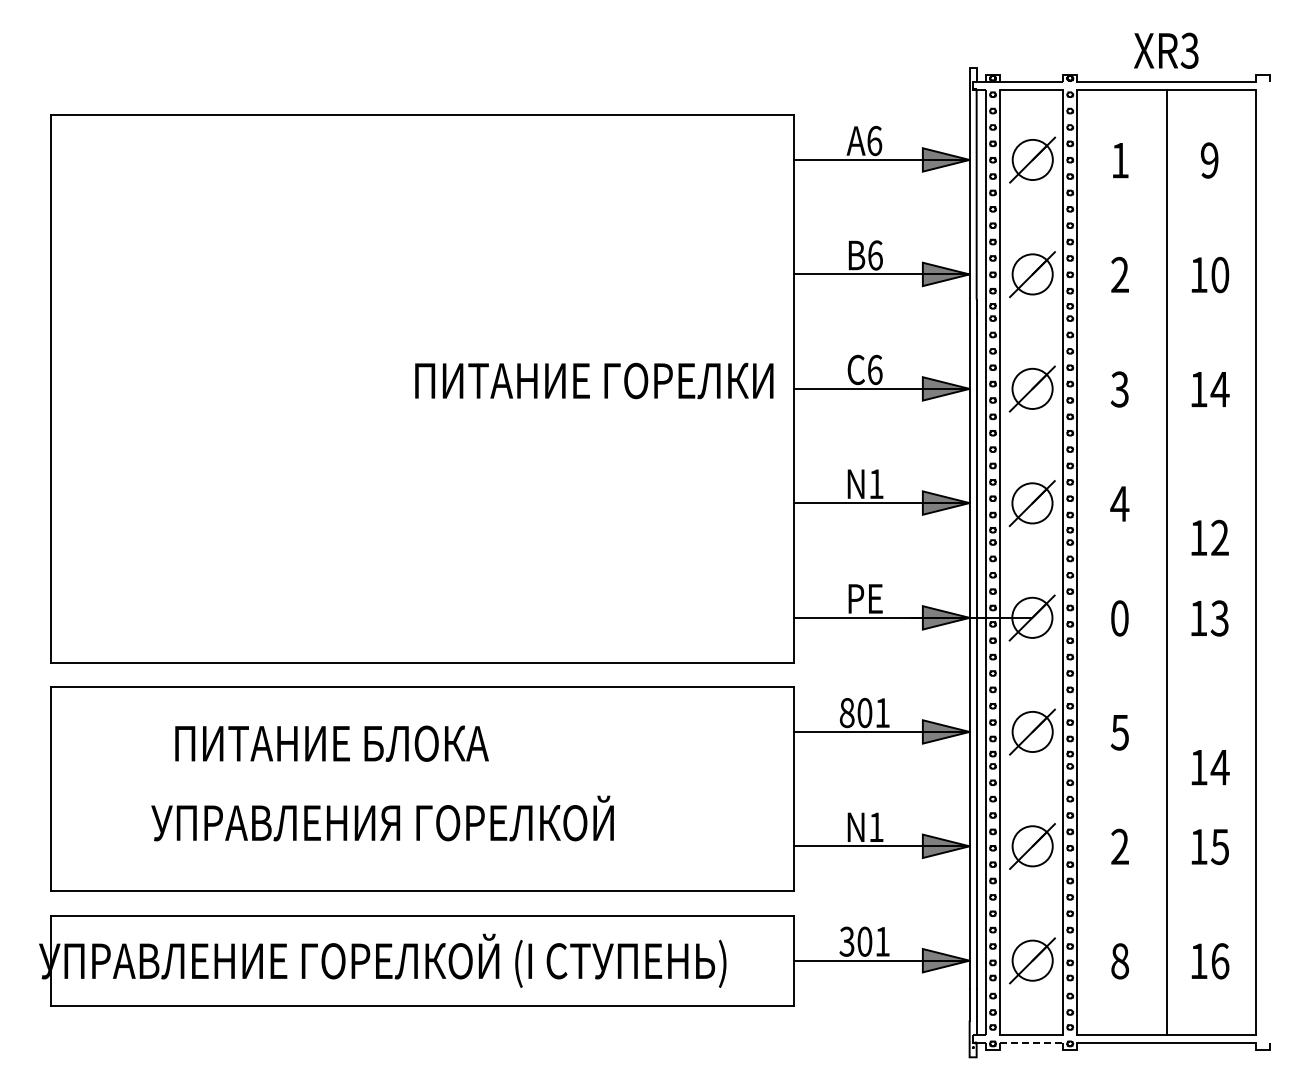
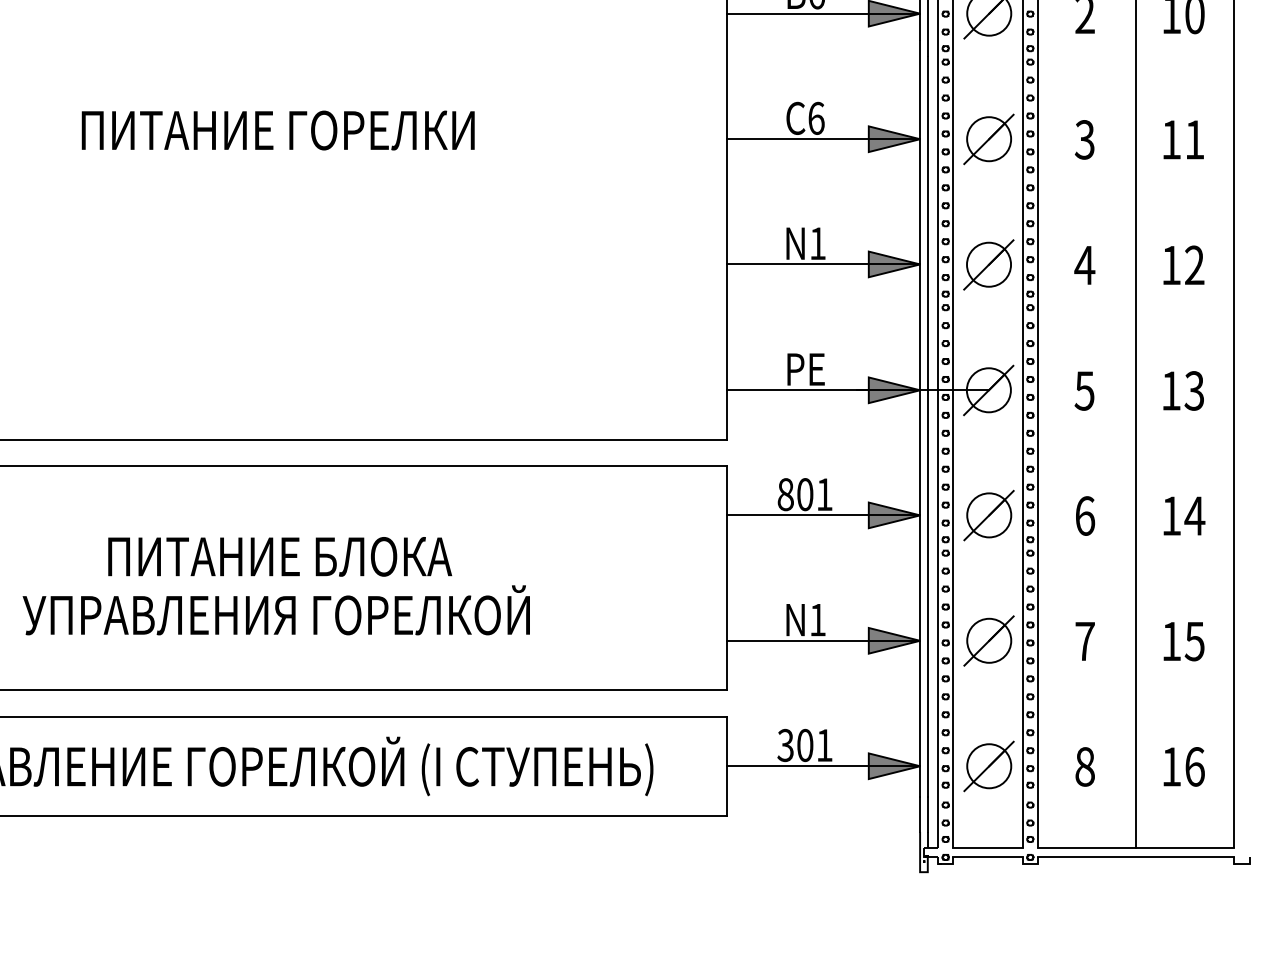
text: (594, 380) -> (278, 130), moved
text: (1219, 389) -> (1194, 139), 14 -> 11
text: (1209, 537) -> (1183, 264), moved
text: (1119, 618) -> (1084, 390), 0 -> 5
text: (1119, 732) -> (1084, 516), 5 -> 6
text: (331, 743) -> (279, 556), moved
text: (1210, 767) -> (1184, 516), moved
text: (1120, 846) -> (1085, 641), 2 -> 7
line: (1031, 1043) -> (987, 857), dashed -> solid

